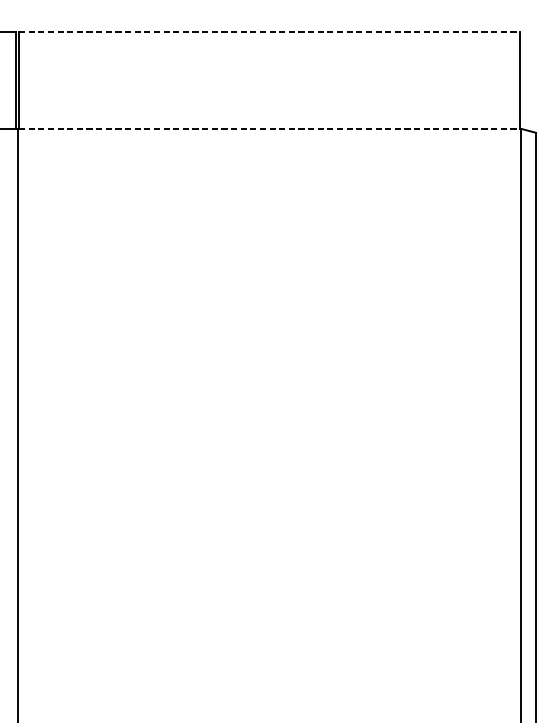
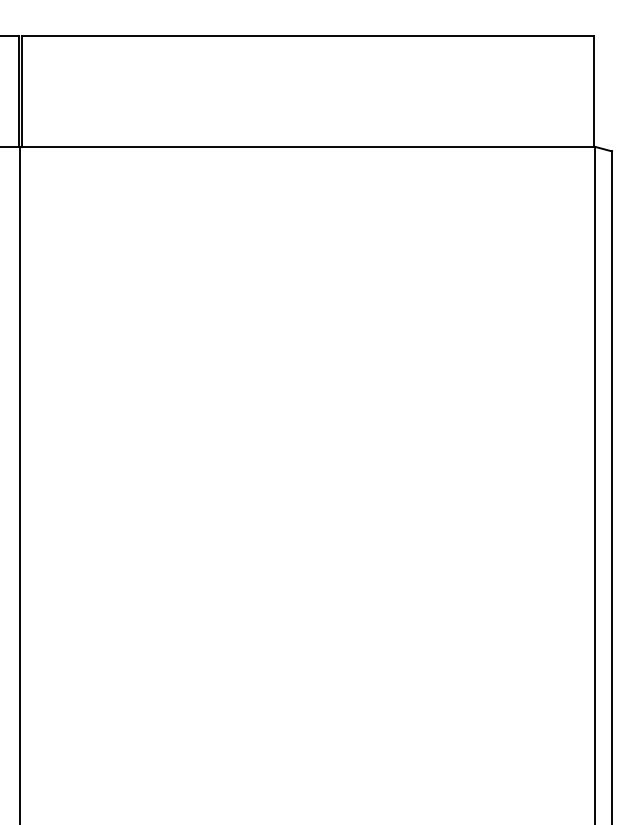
line: (269, 32) -> (307, 36), dashed -> solid
line: (269, 128) -> (307, 146), dashed -> solid

